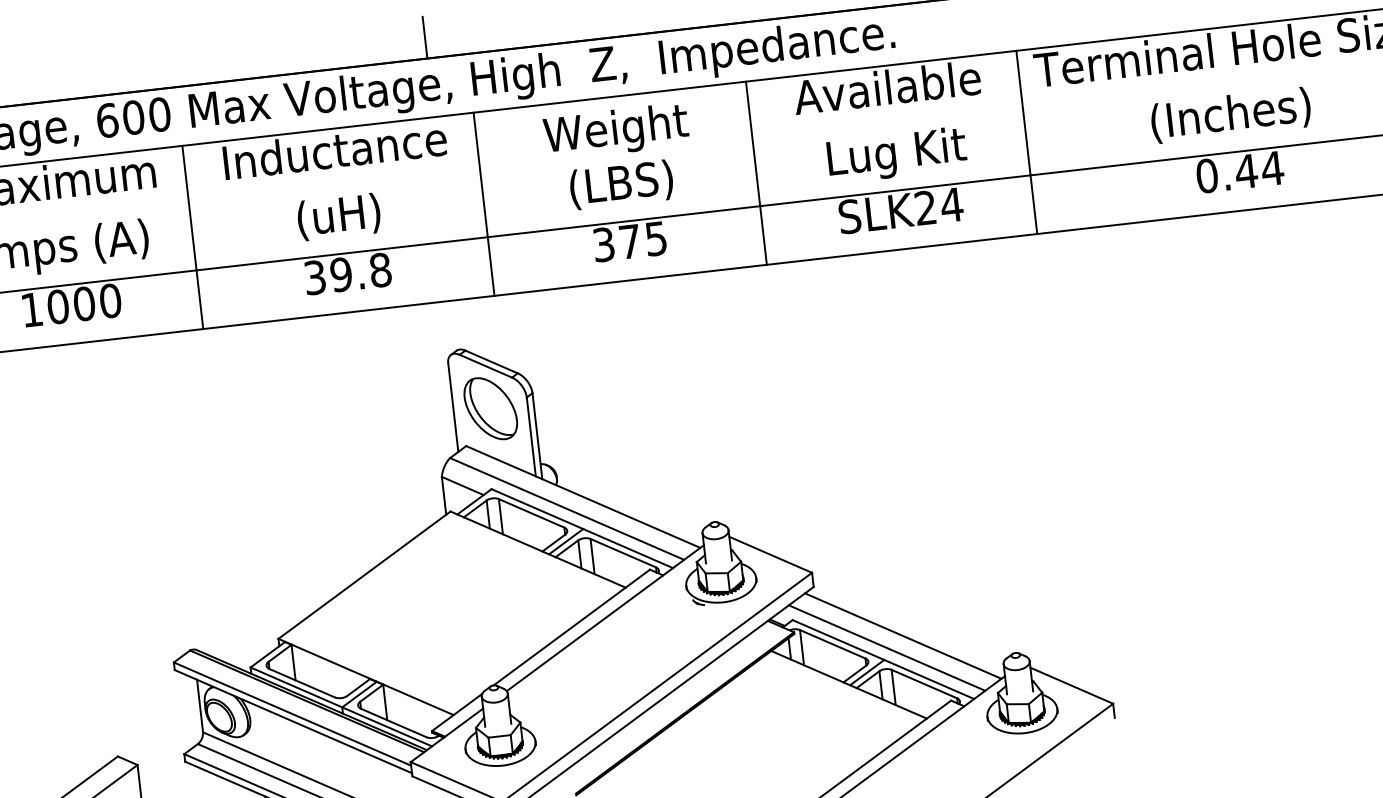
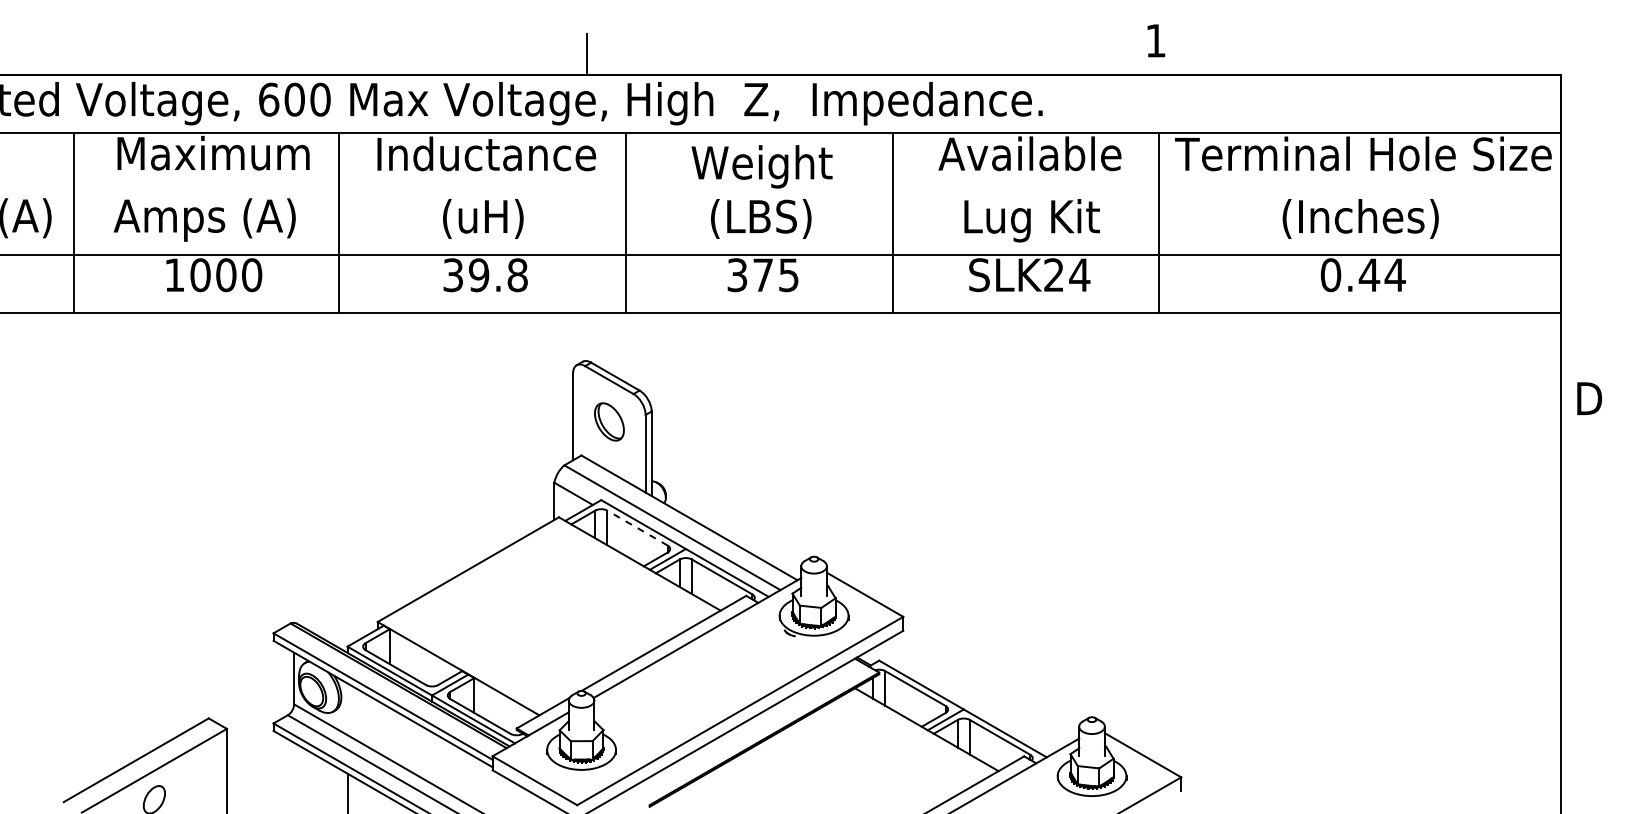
part: (490, 408) -> (609, 421), size x0.6
line: (531, 513) -> (637, 528), solid -> dashed
line: (902, 636) -> (984, 688), removed
line: (886, 647) -> (967, 697), removed

